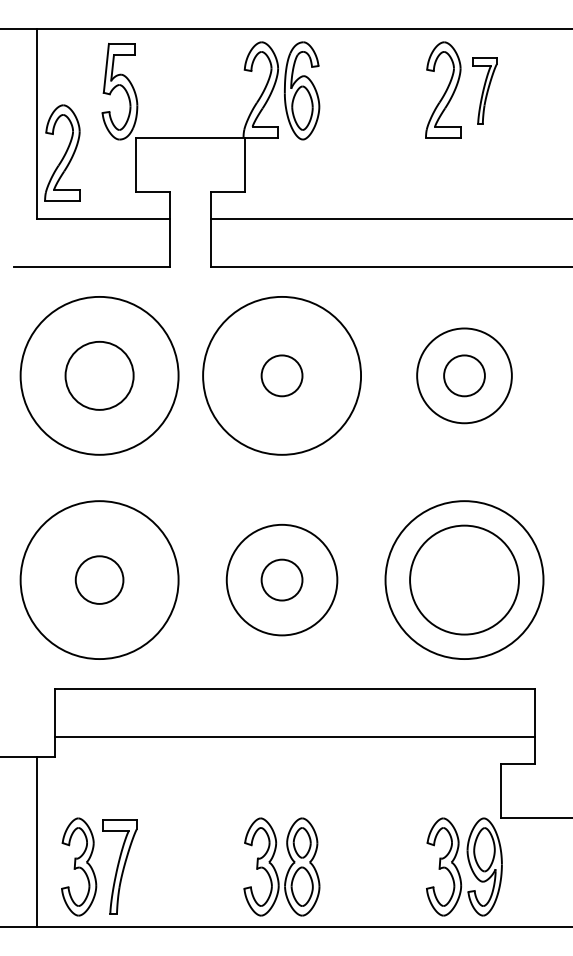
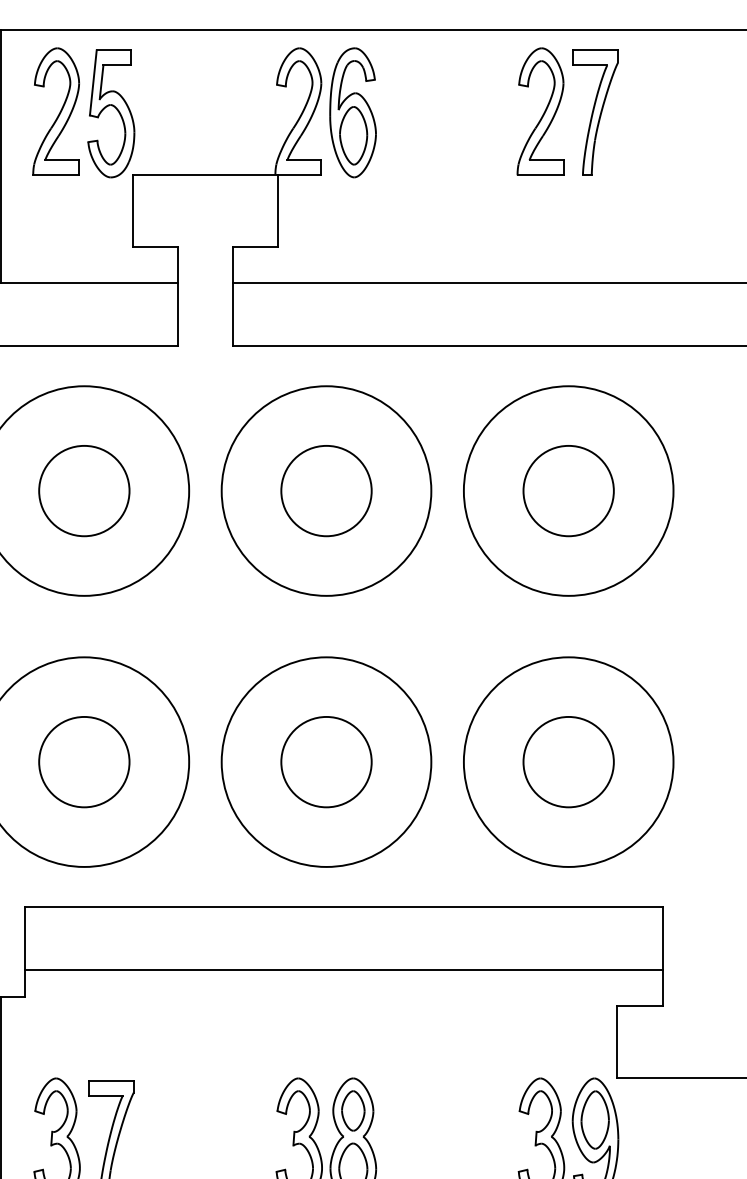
part: (484, 90) -> (595, 112), size x1.43
part: (62, 152) -> (56, 110), moved
circle: (282, 375) -> (327, 490), size x1.67
circle: (464, 375) -> (568, 490), size x1.67
circle: (464, 375) -> (568, 490), size x1.67
circle: (99, 580) -> (84, 762), size x1.43
circle: (282, 580) -> (327, 762), size x1.43
circle: (282, 580) -> (327, 762), size x1.67
circle: (464, 580) -> (568, 762), size x0.62

